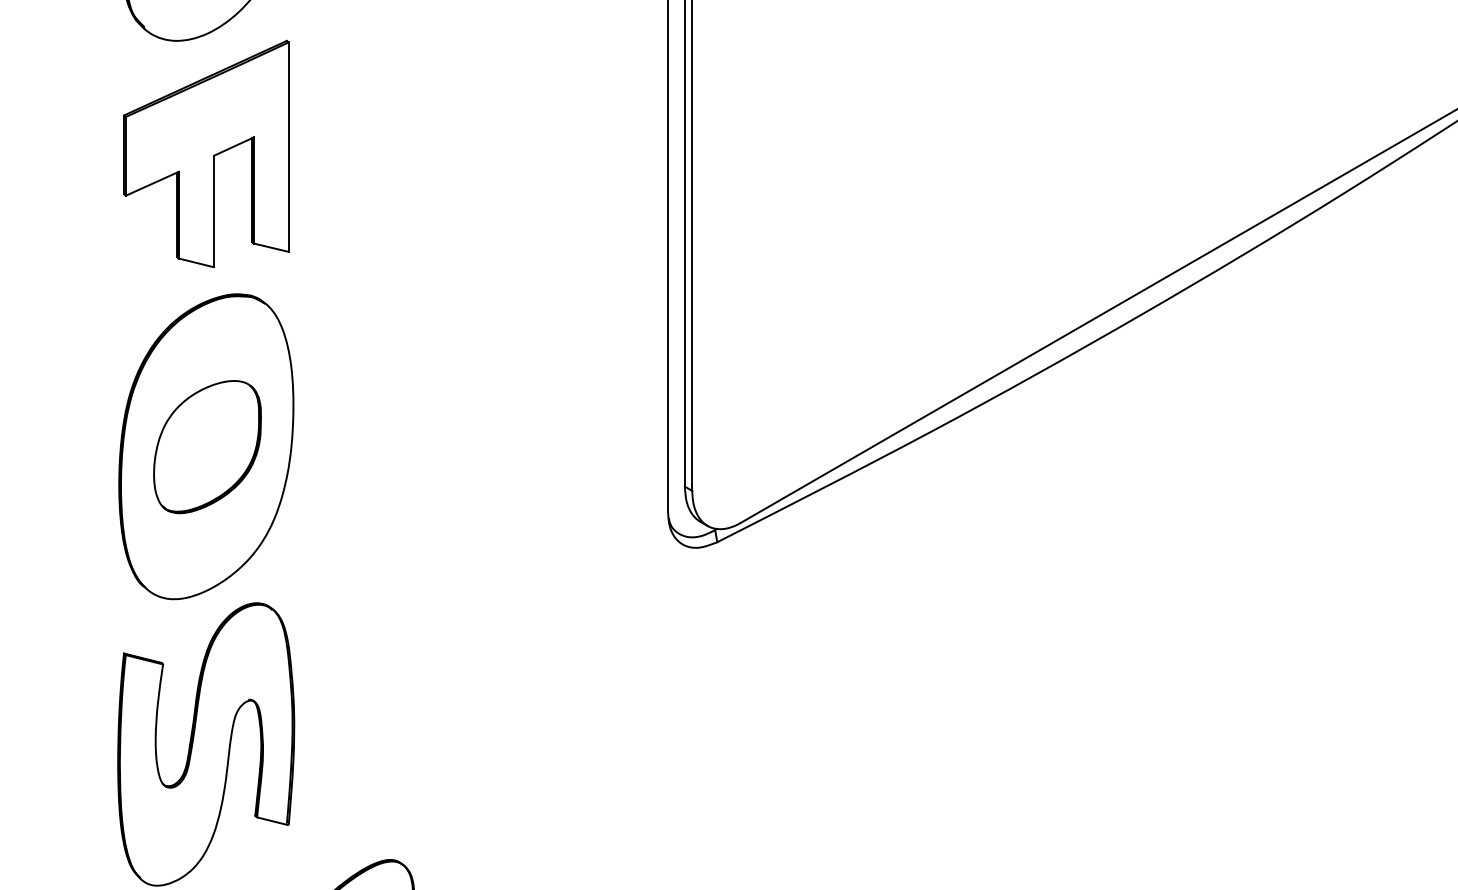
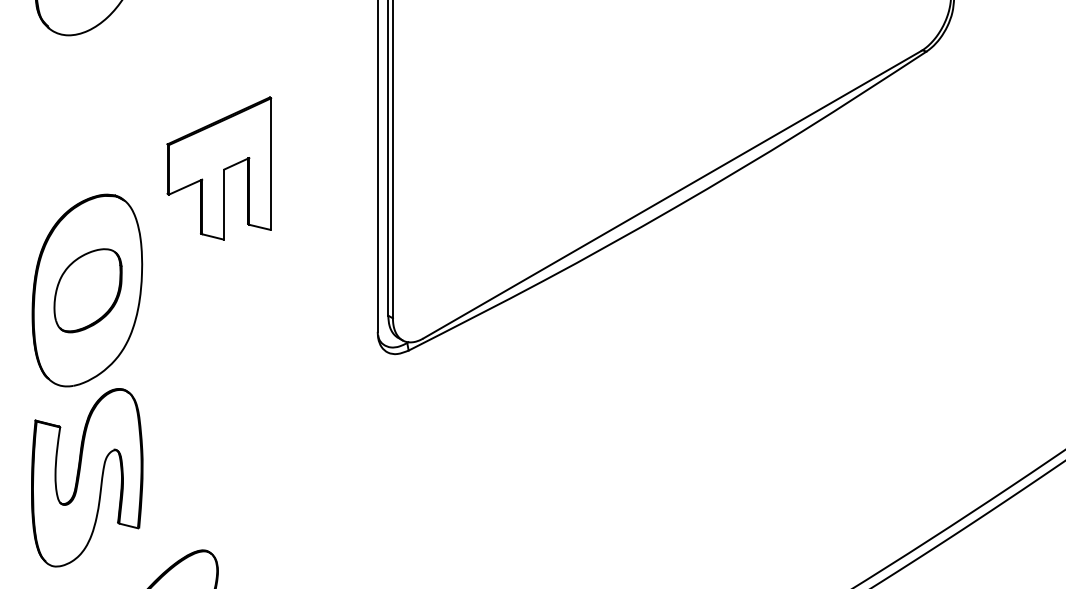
part: (206, 154) -> (219, 168), moved

